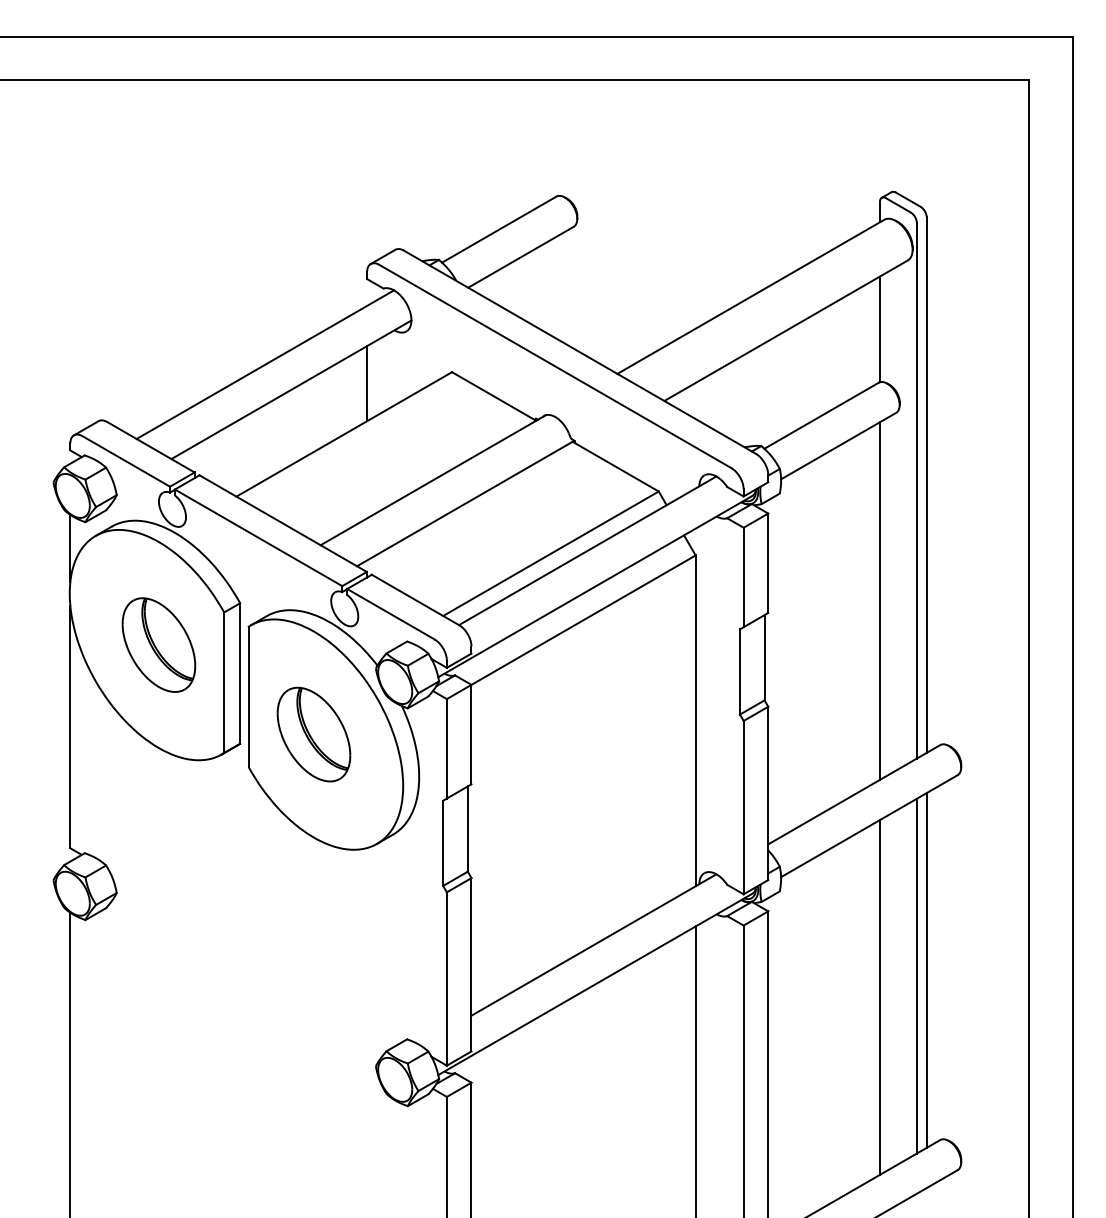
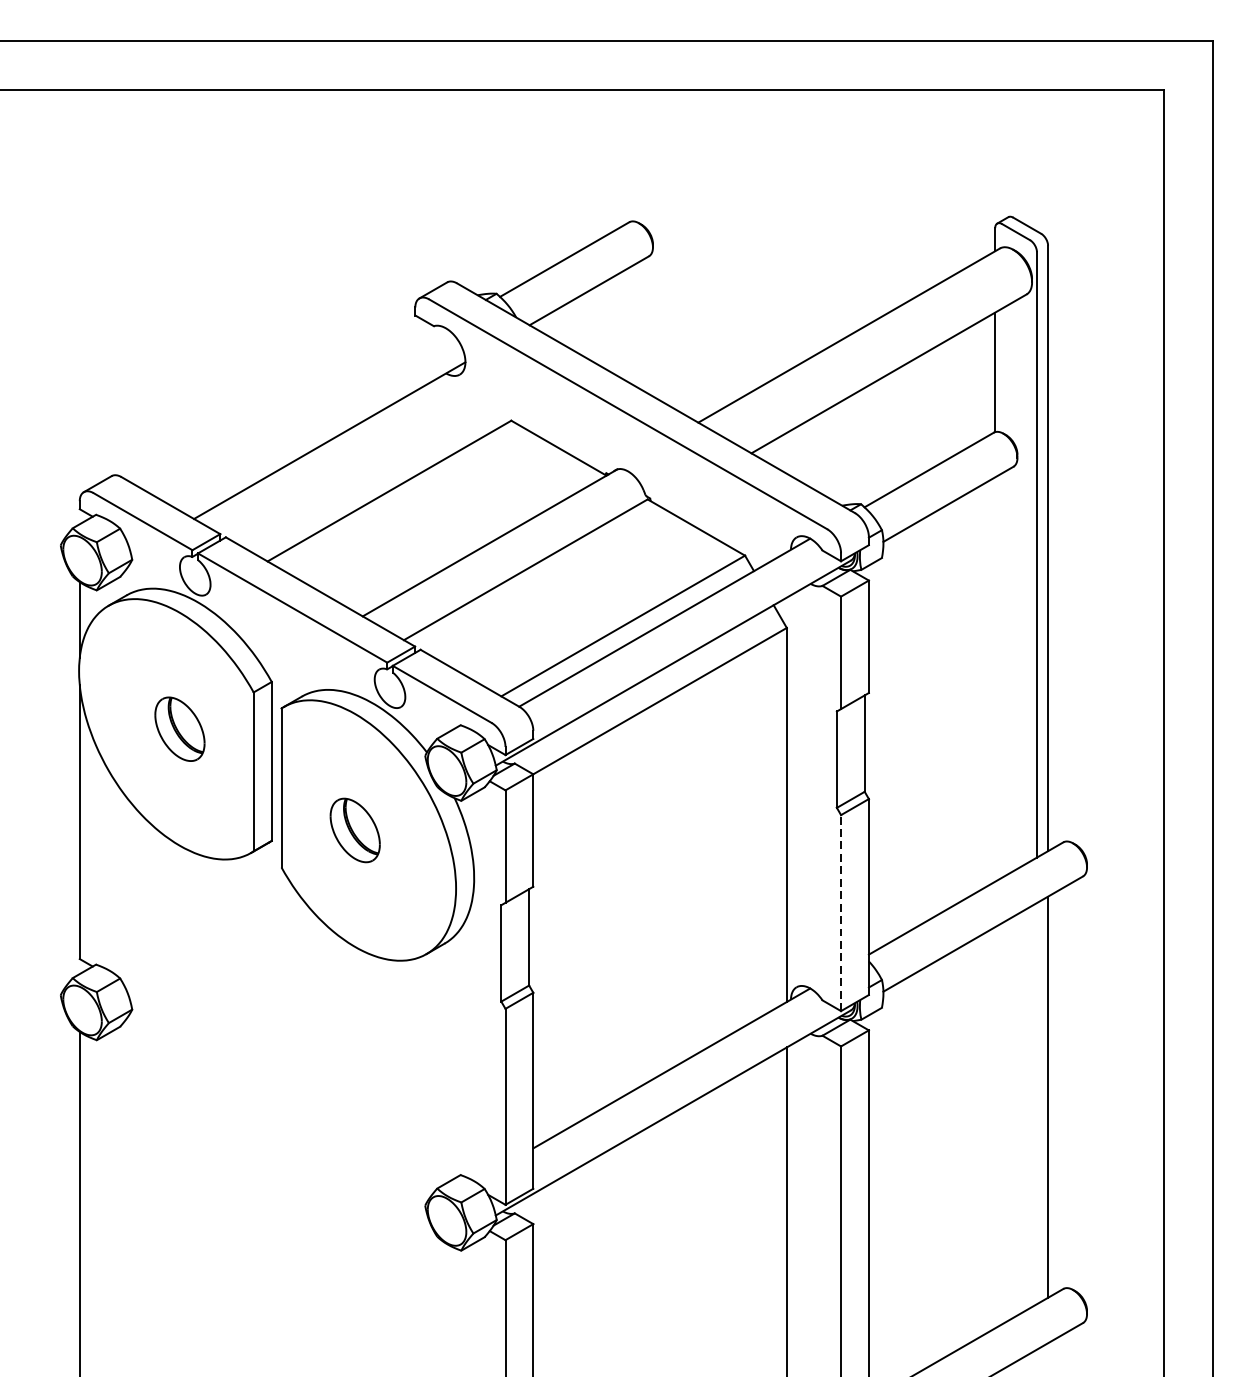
line: (265, 364) -> (300, 412), removed
line: (367, 383) -> (415, 433), removed
line: (879, 600) -> (994, 678), removed
part: (158, 644) -> (179, 728), size x0.6
part: (313, 734) -> (354, 830), size x0.6
line: (743, 807) -> (840, 912), solid -> dashed
line: (916, 975) -> (1036, 1102), removed
line: (879, 997) -> (994, 1127), removed

